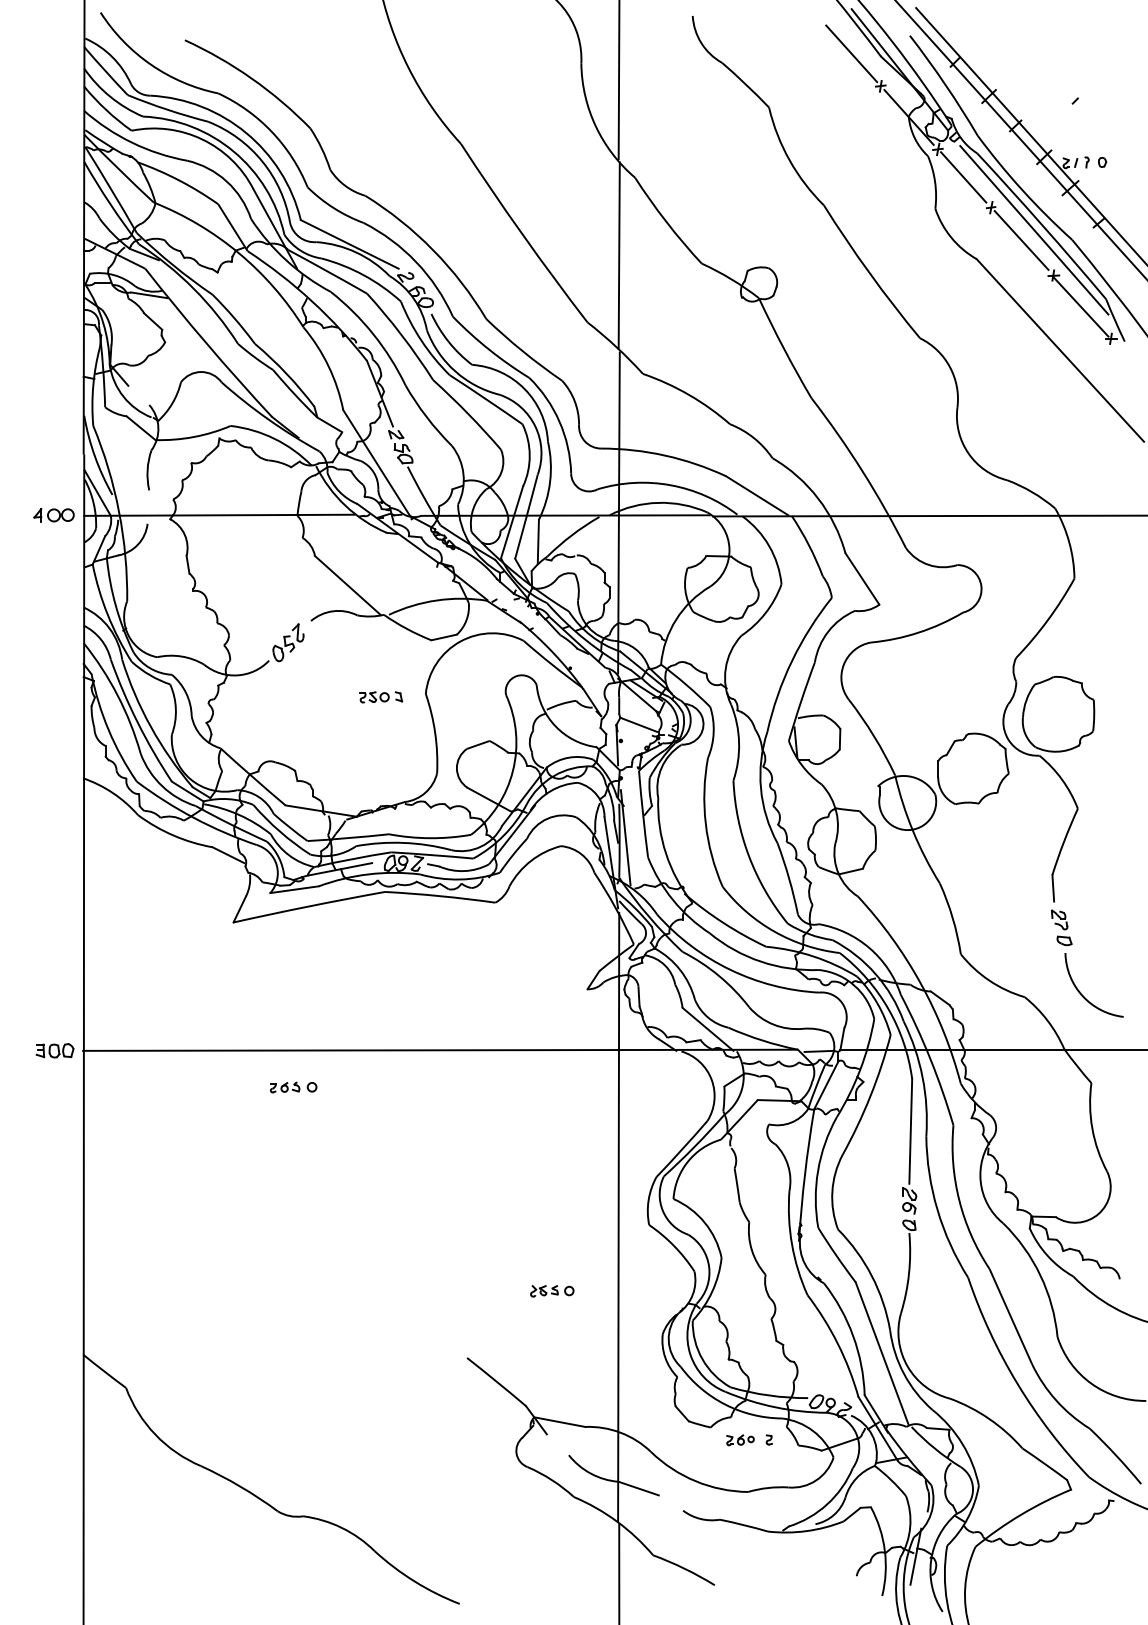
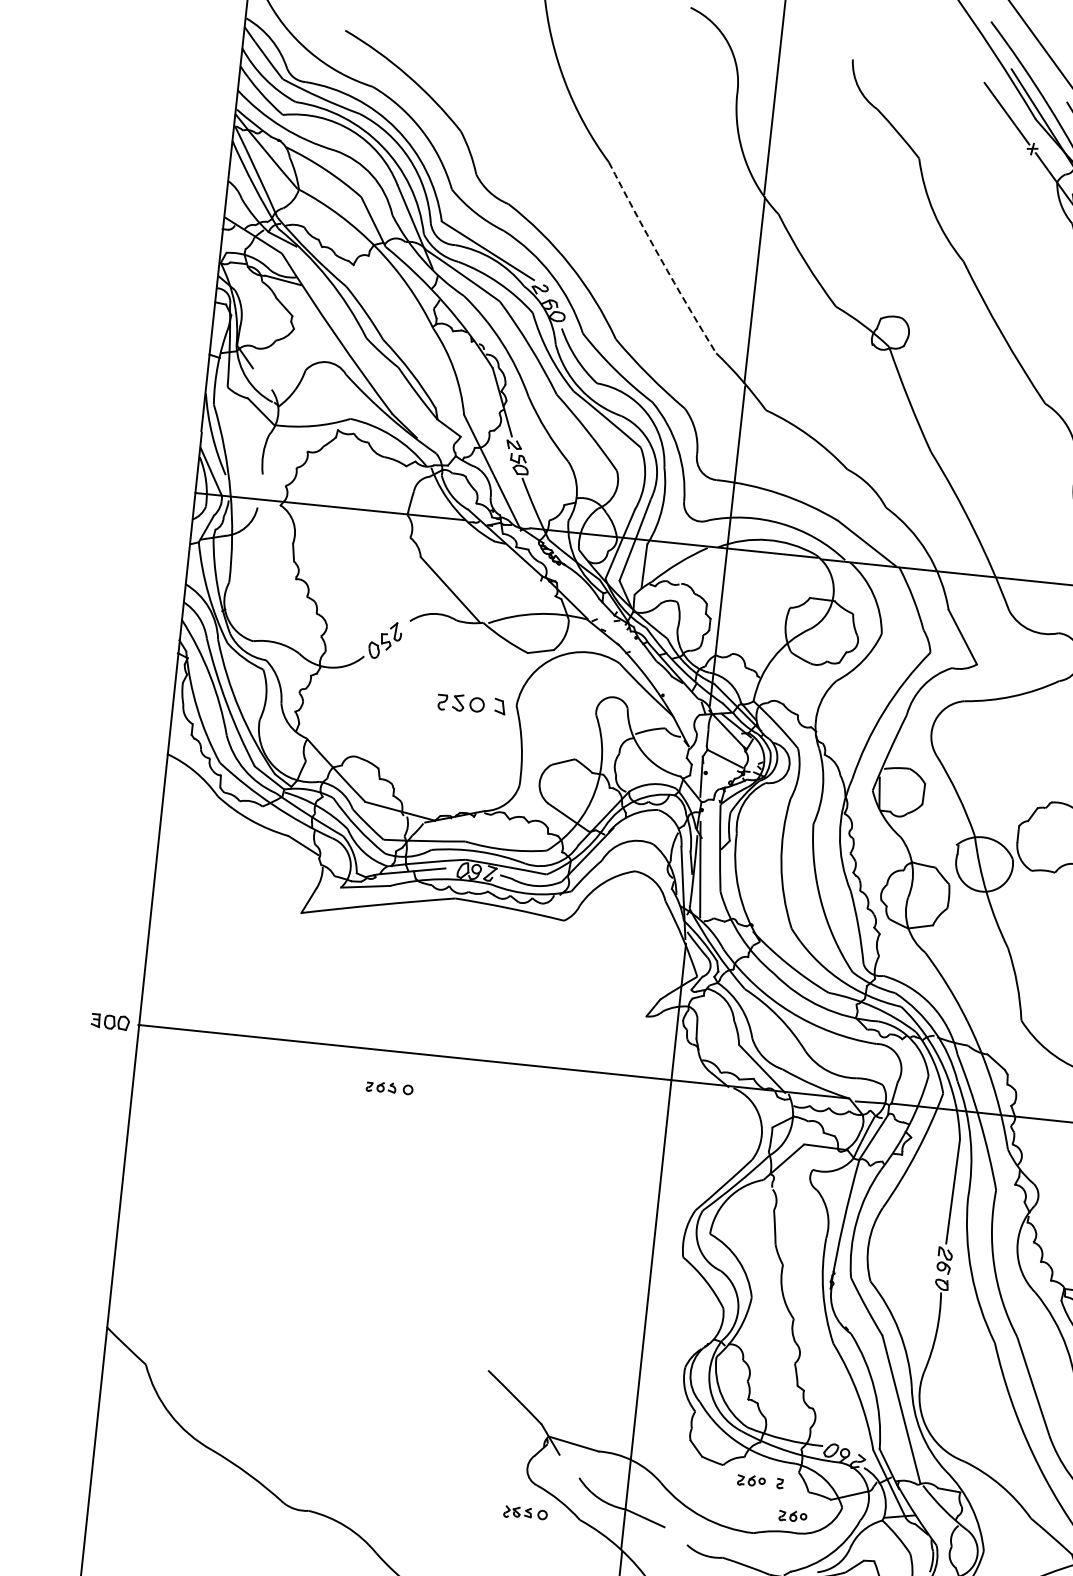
arc: (522, 234) -> (660, 258), solid -> dashed
part: (53, 515) -> (164, 489), removed
part: (381, 697) -> (472, 704), size x1.6
part: (293, 1087) -> (389, 1088), moved
part: (552, 1291) -> (525, 1513), moved
part: (785, 1471) -> (792, 1516), added

